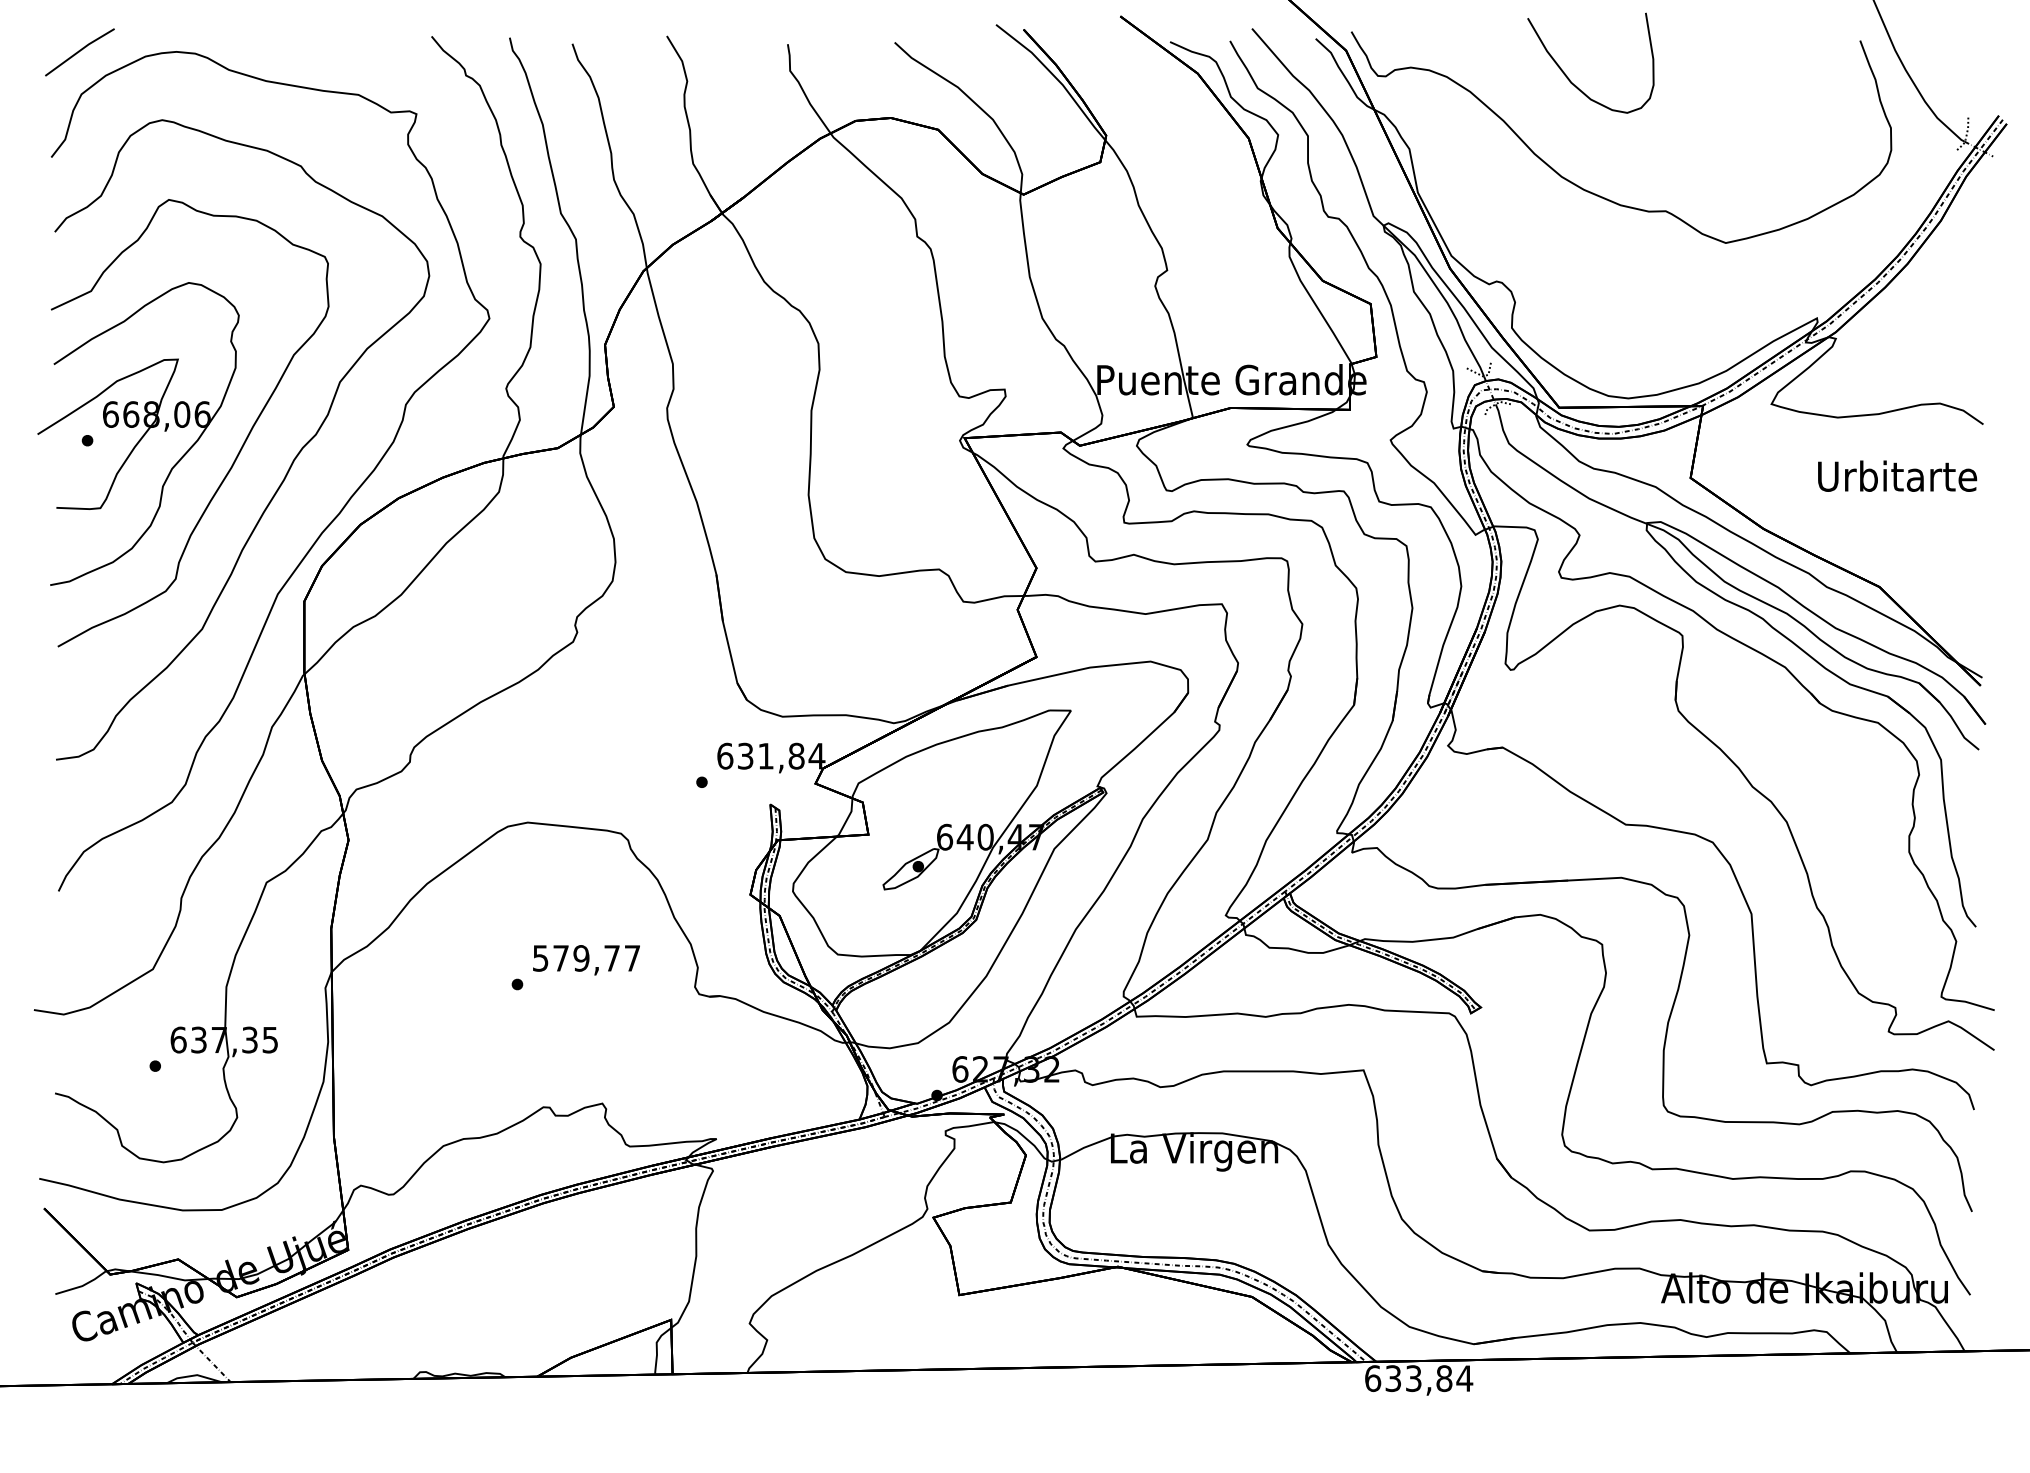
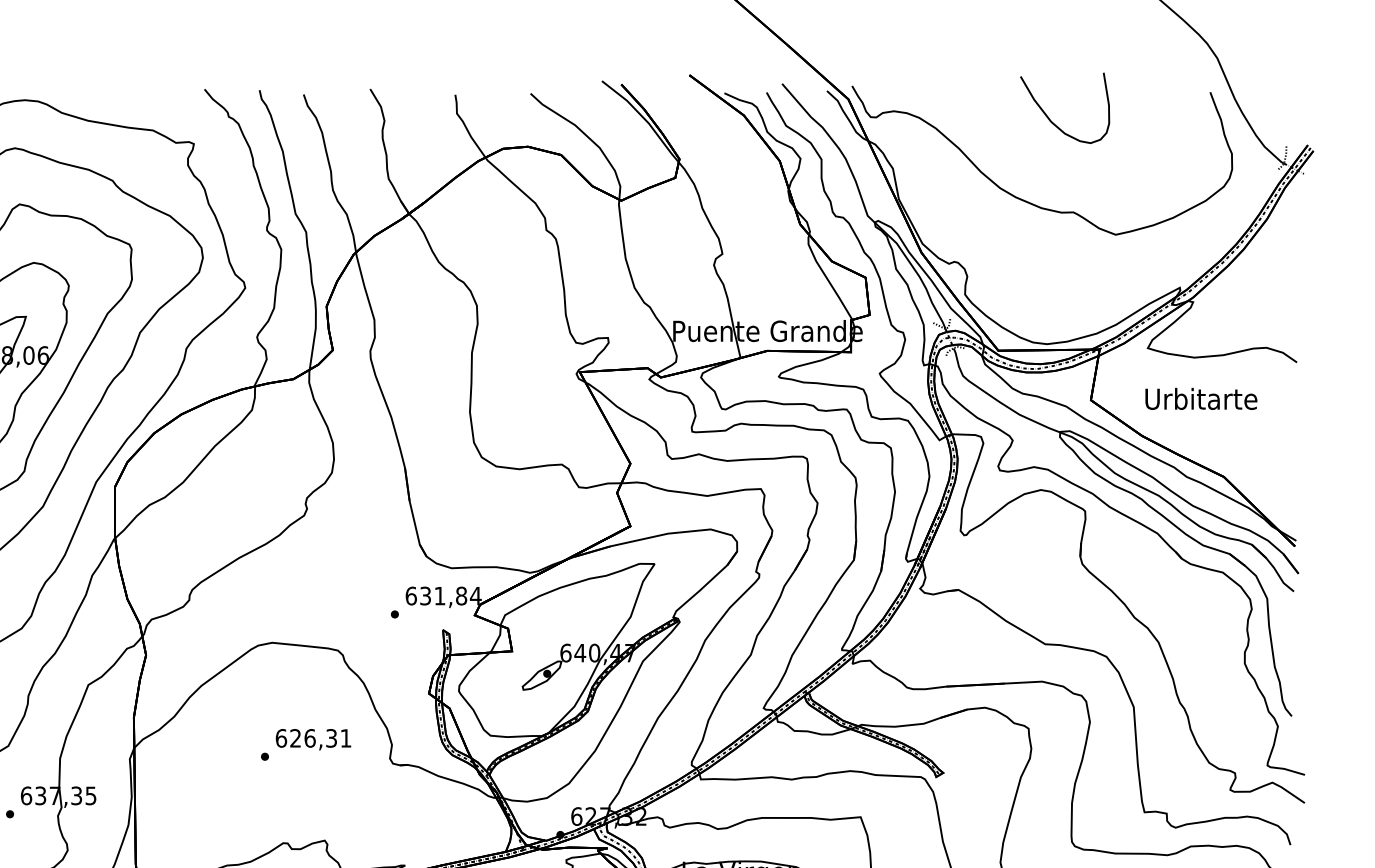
curve: (1570, 79) -> (1050, 119), moved
text: (1897, 475) -> (1201, 398), moved
text: (585, 958) -> (312, 738), 579,77 -> 626,31

